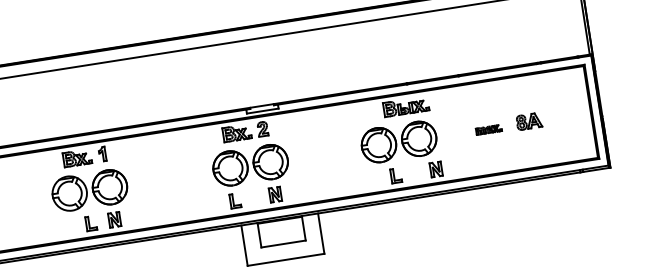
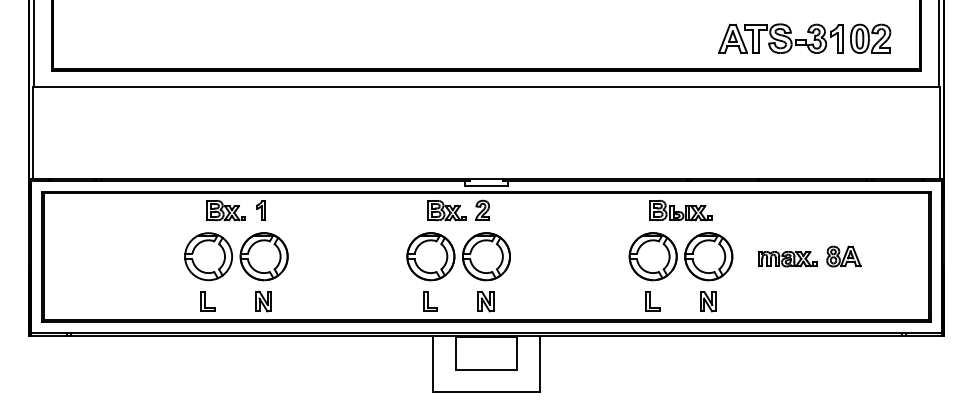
part: (488, 130) -> (787, 259), size x1.67
part: (398, 141) -> (680, 256), moved
part: (90, 223) -> (207, 301), moved

